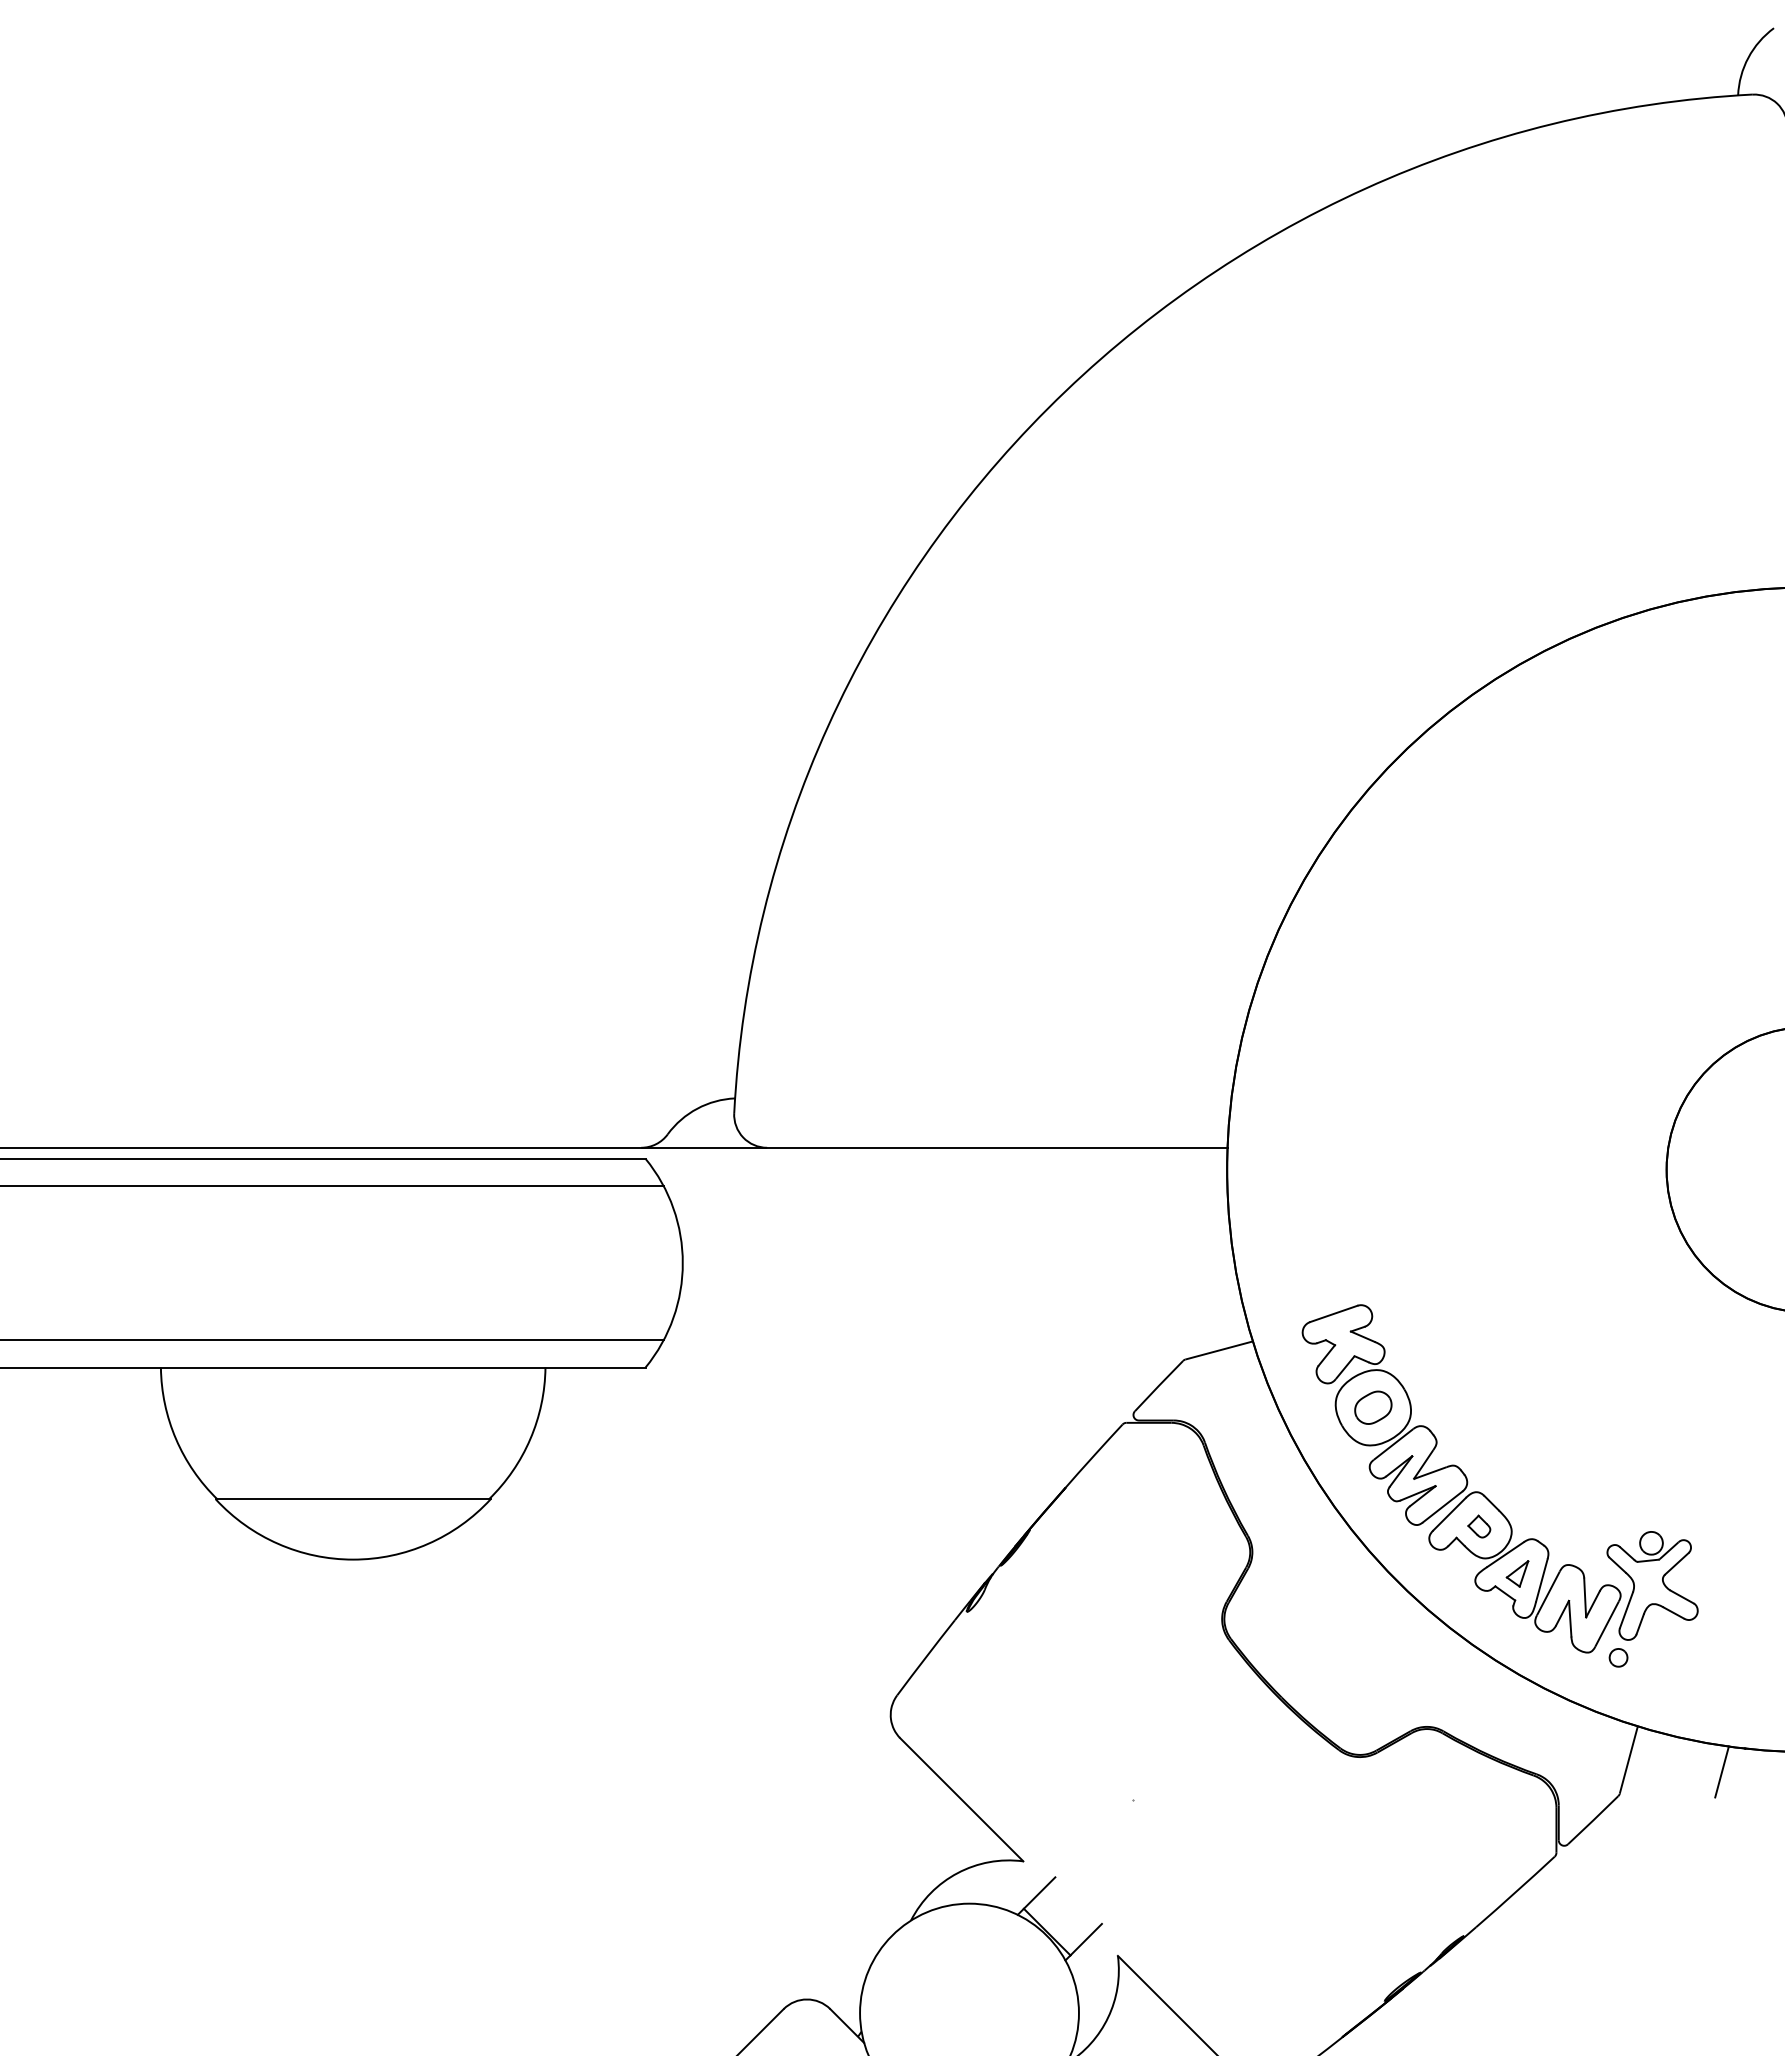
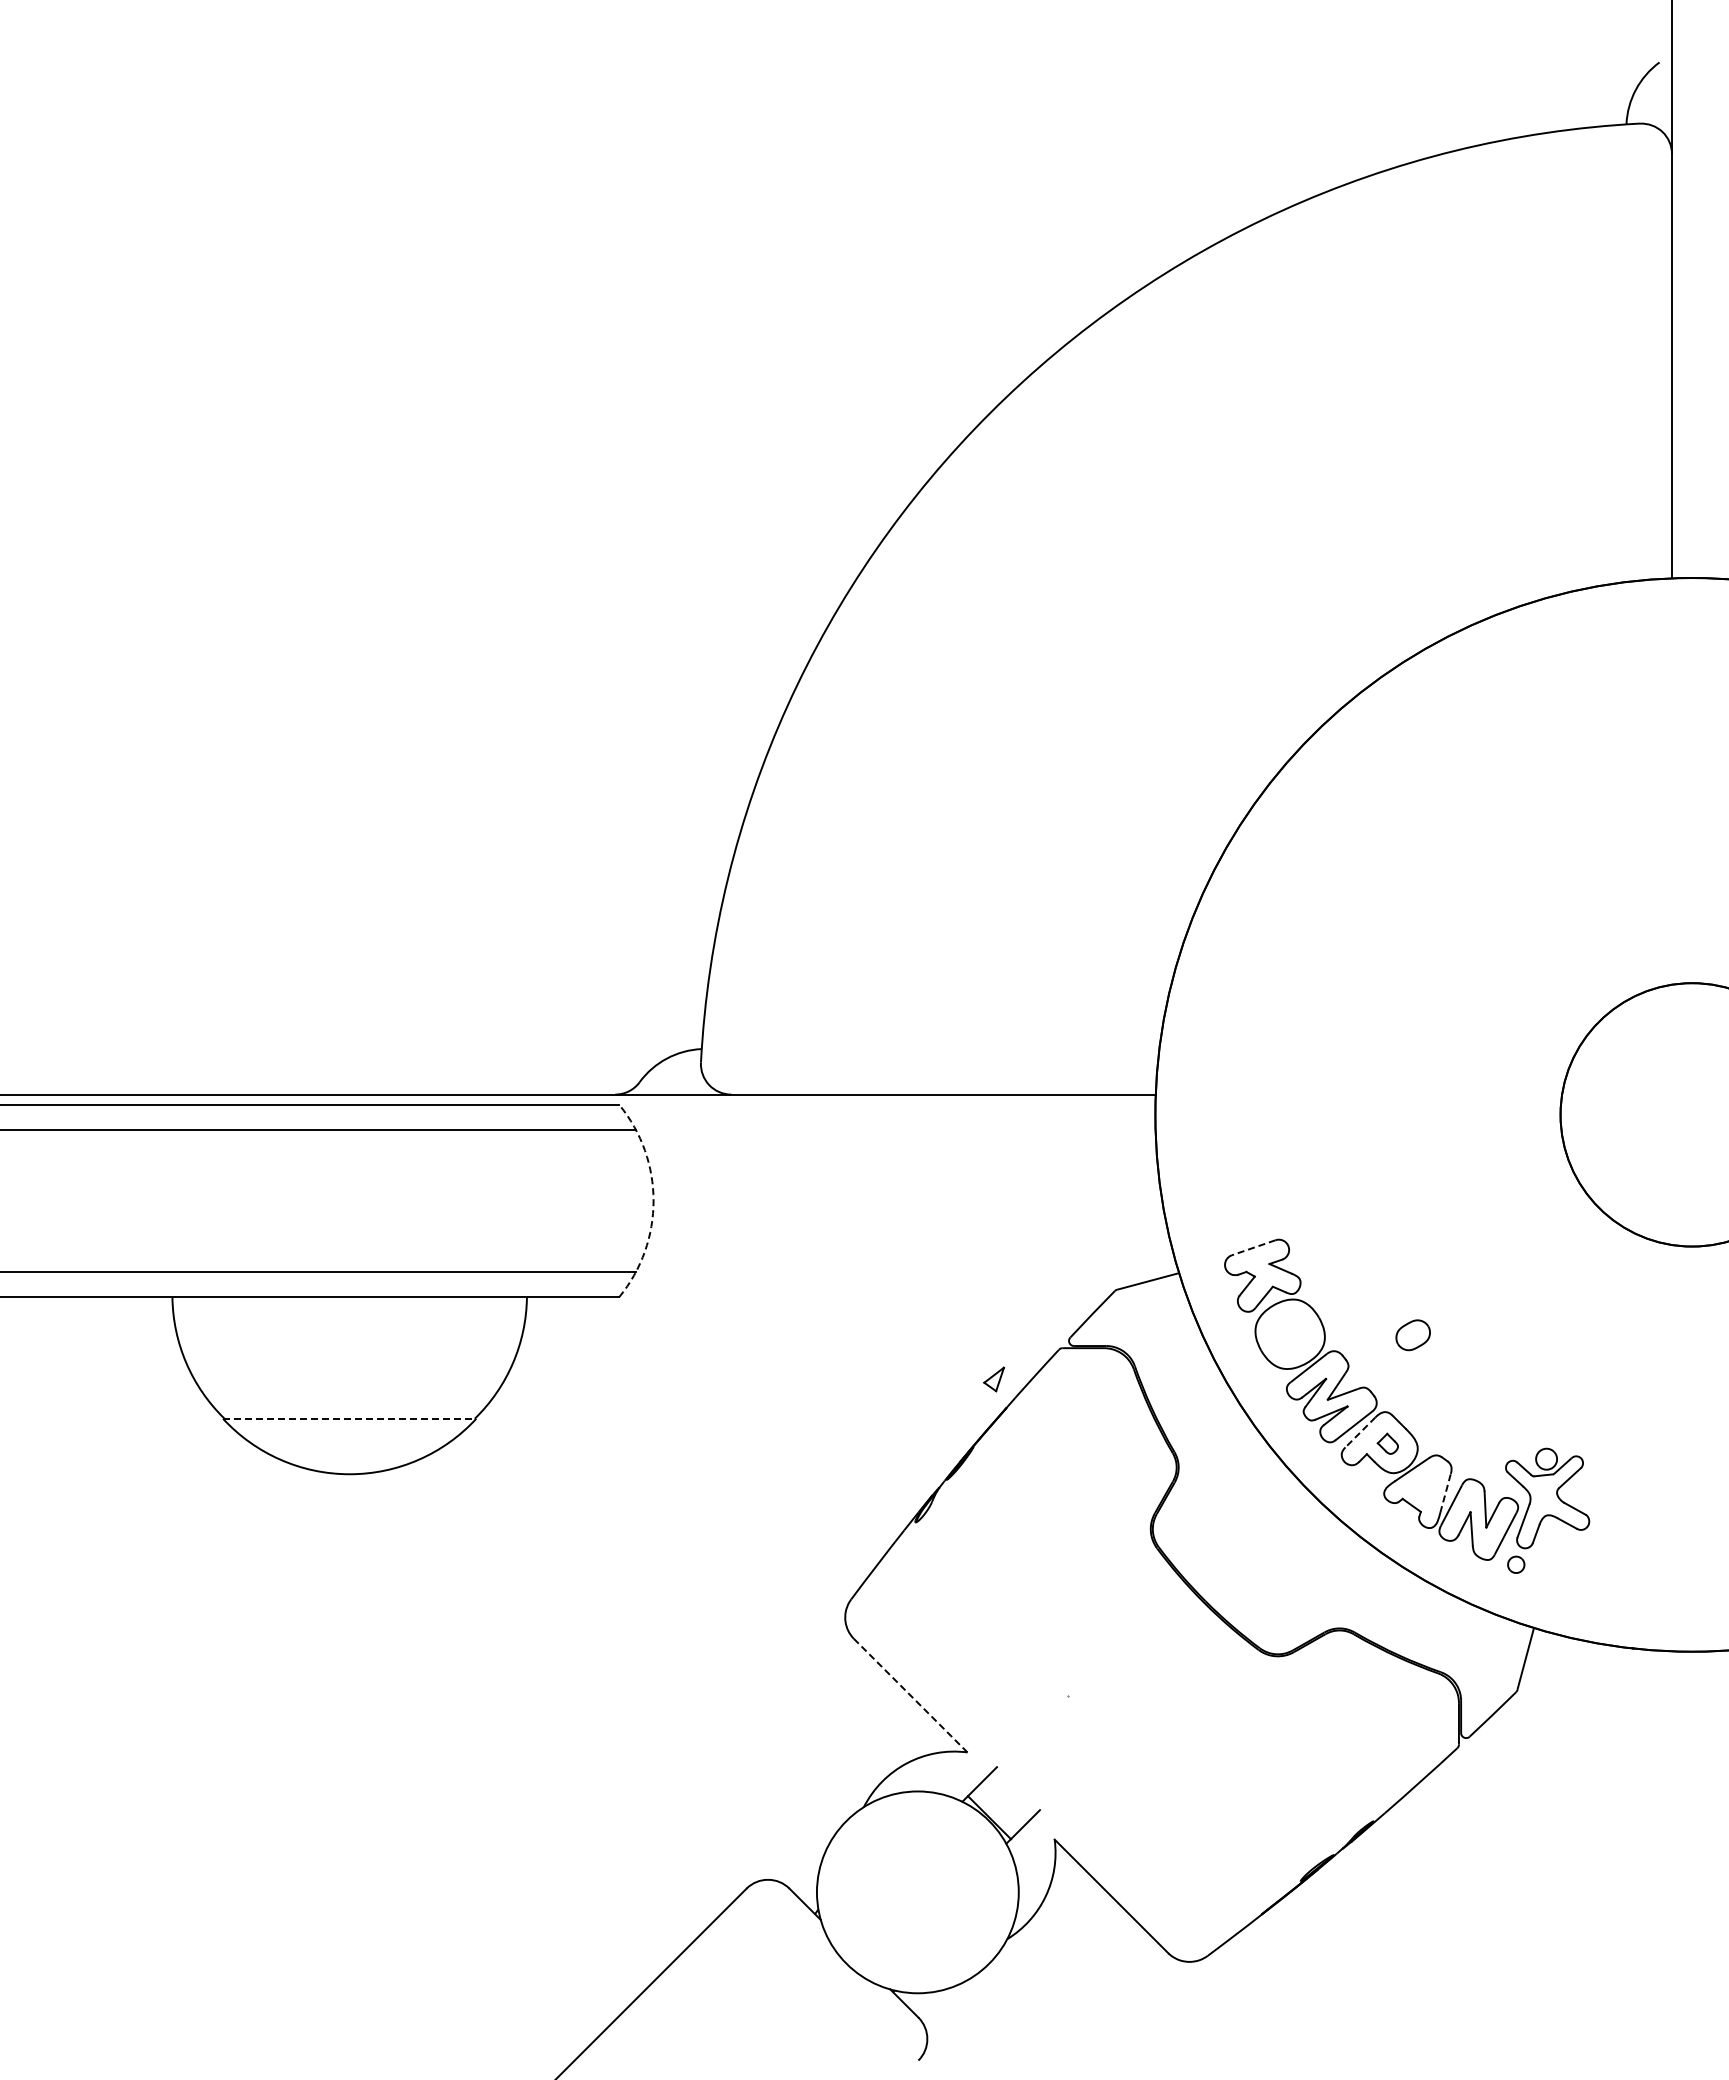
arc: (682, 1262) -> (653, 1200), solid -> dashed
line: (1333, 1313) -> (1253, 1247), solid -> dashed
part: (1372, 1408) -> (1412, 1335), moved
line: (352, 1499) -> (349, 1418), solid -> dashed
line: (1449, 1514) -> (1360, 1432), solid -> dashed
part: (1517, 1573) -> (994, 1379), moved
line: (1541, 1579) -> (1445, 1492), solid -> dashed
line: (1721, 1771) -> (1611, 1669), removed
line: (962, 1799) -> (911, 1695), solid -> dashed

